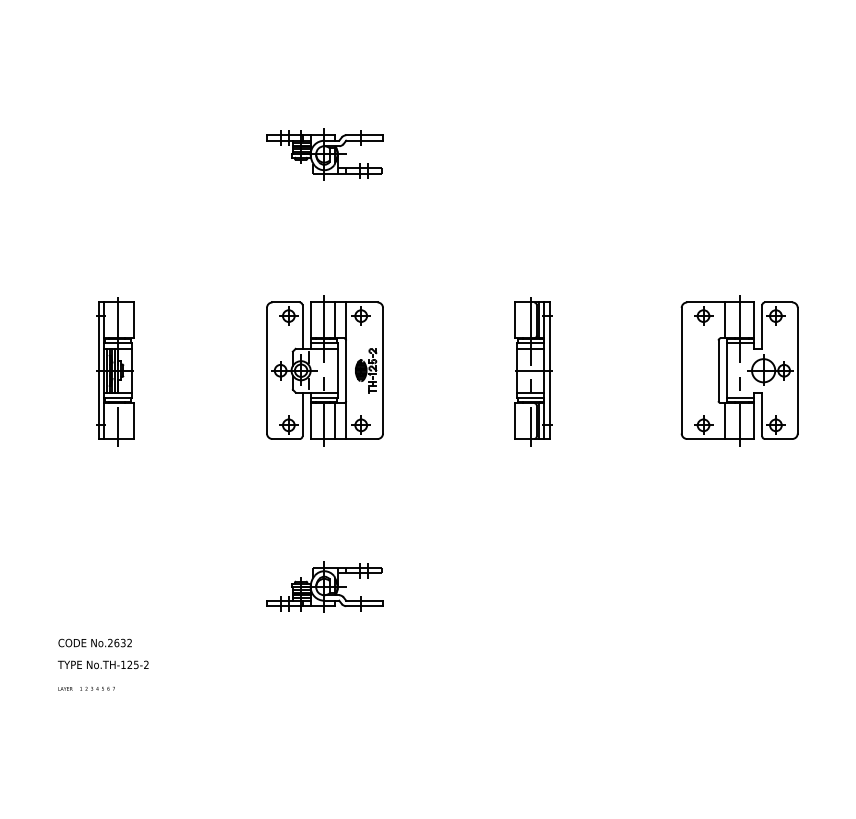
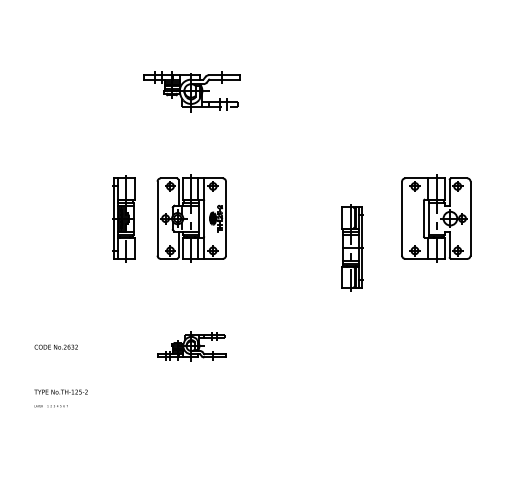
part: (324, 155) -> (191, 91), size x1.4
part: (114, 370) -> (123, 218), moved
part: (533, 370) -> (352, 247), moved
text: (93, 641) -> (55, 346), moved

